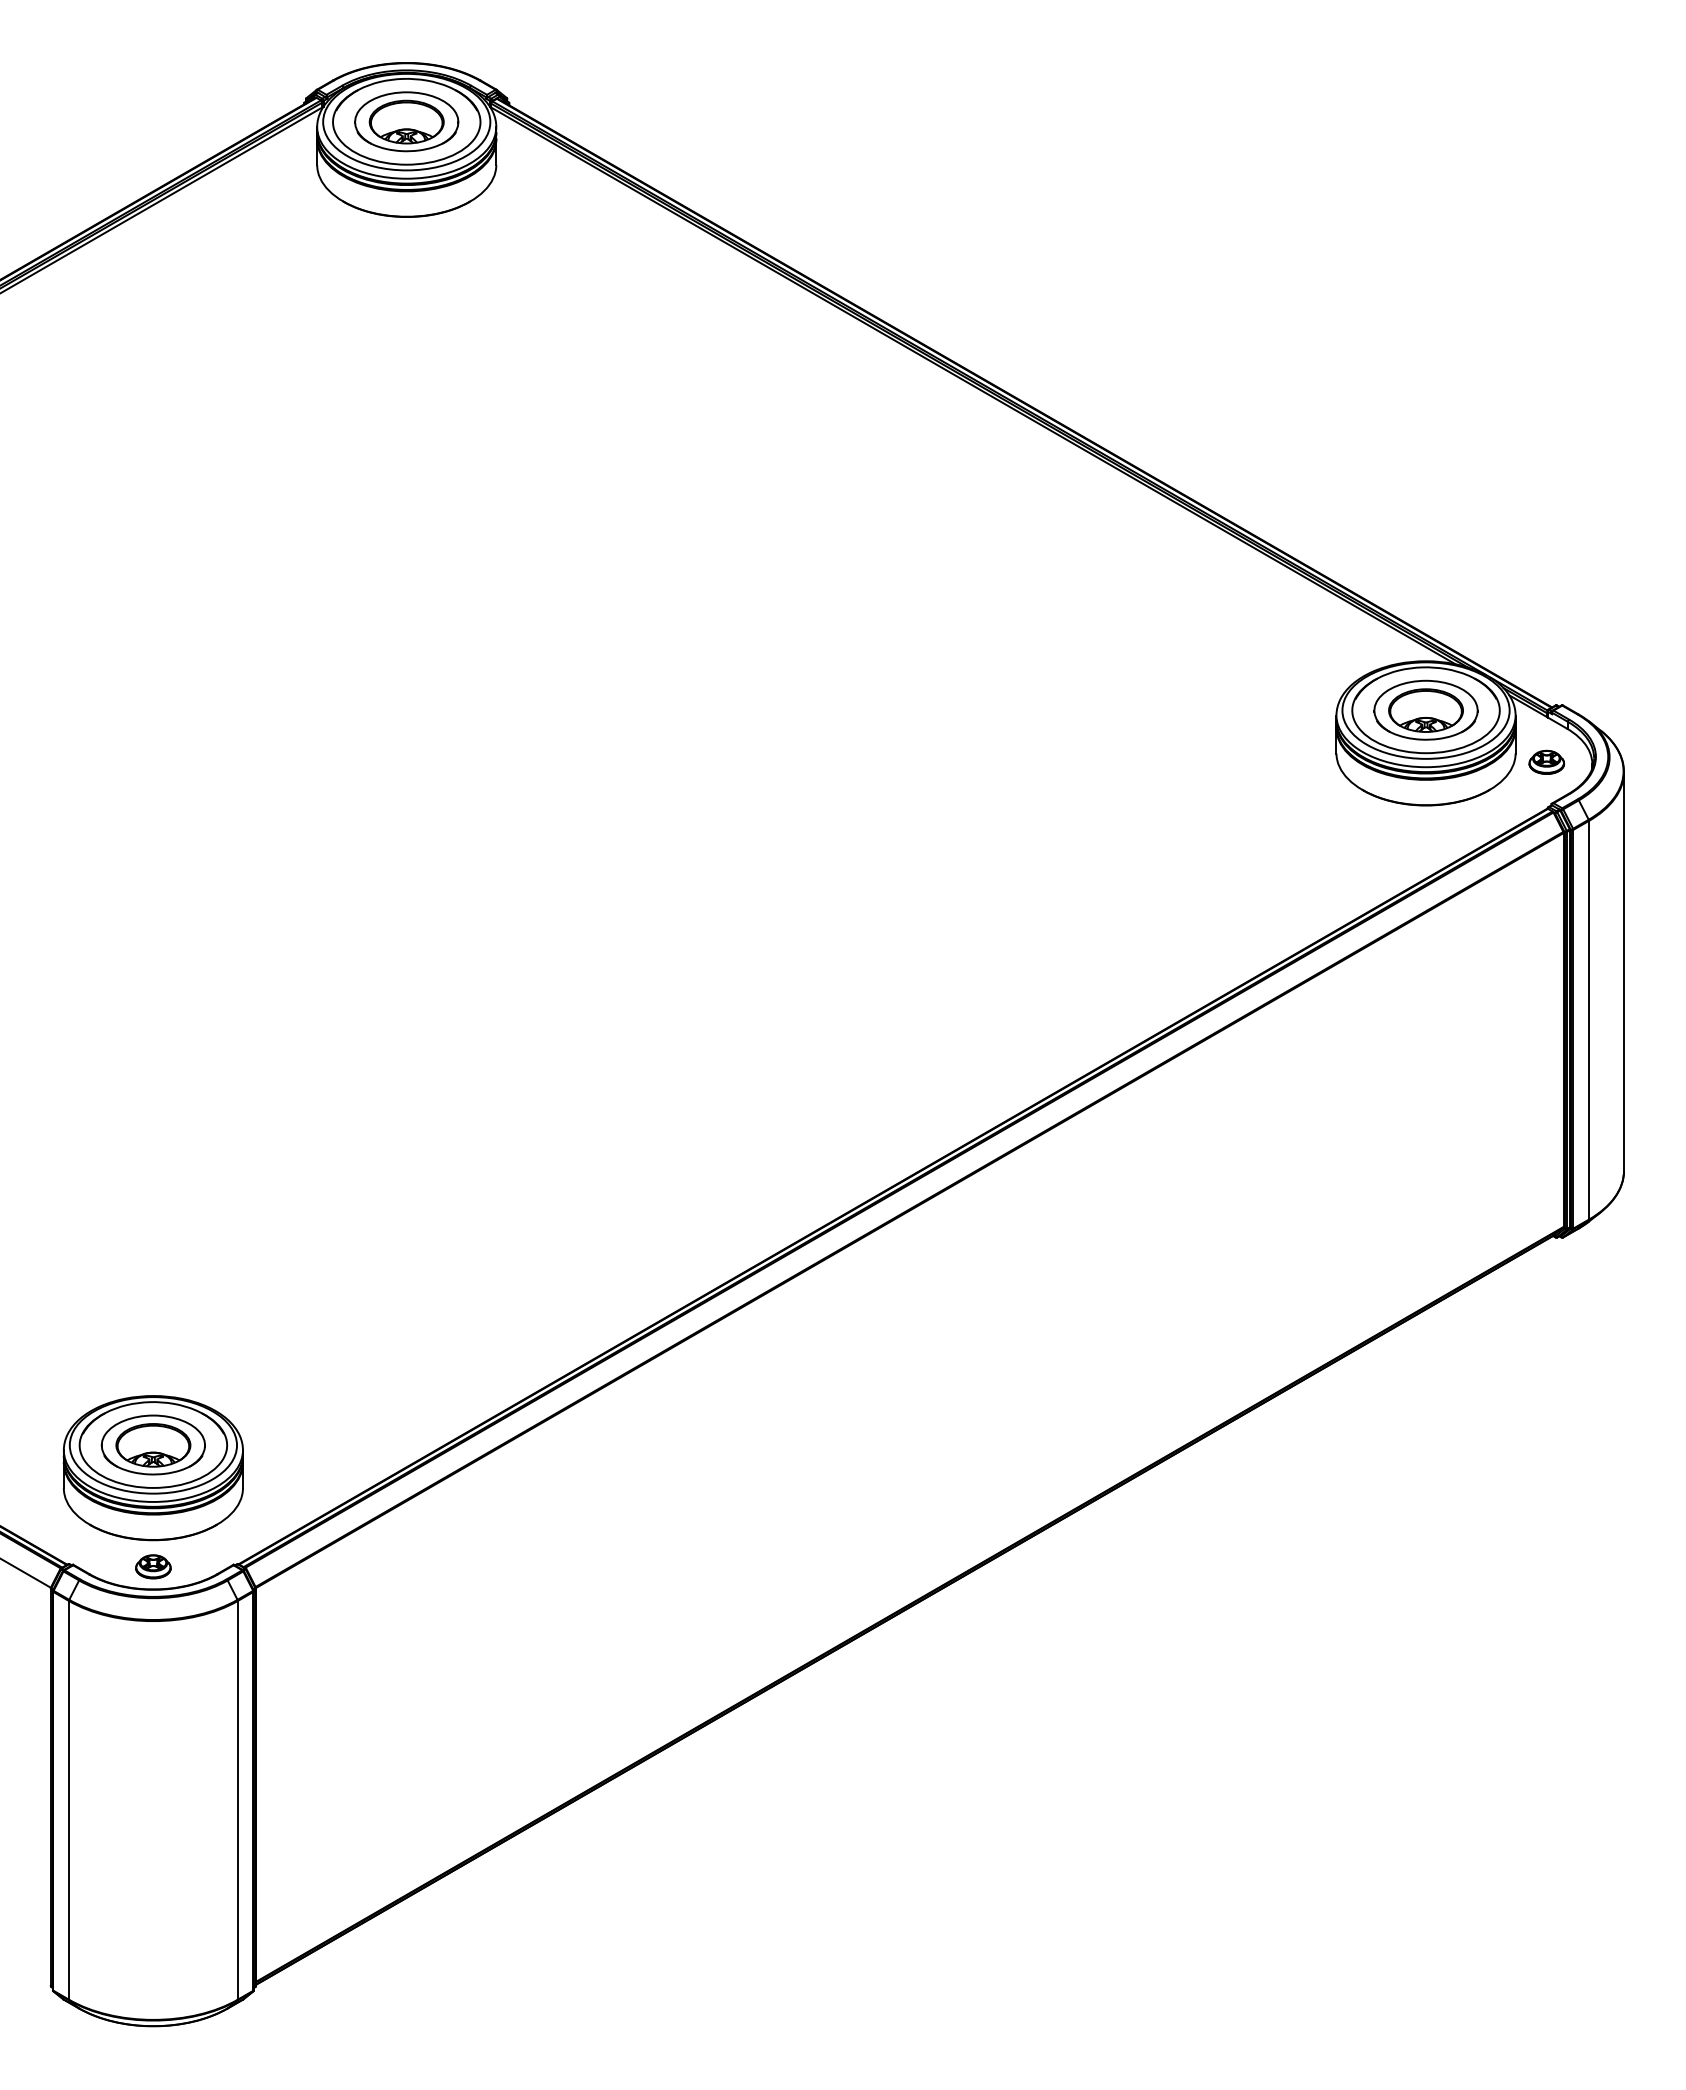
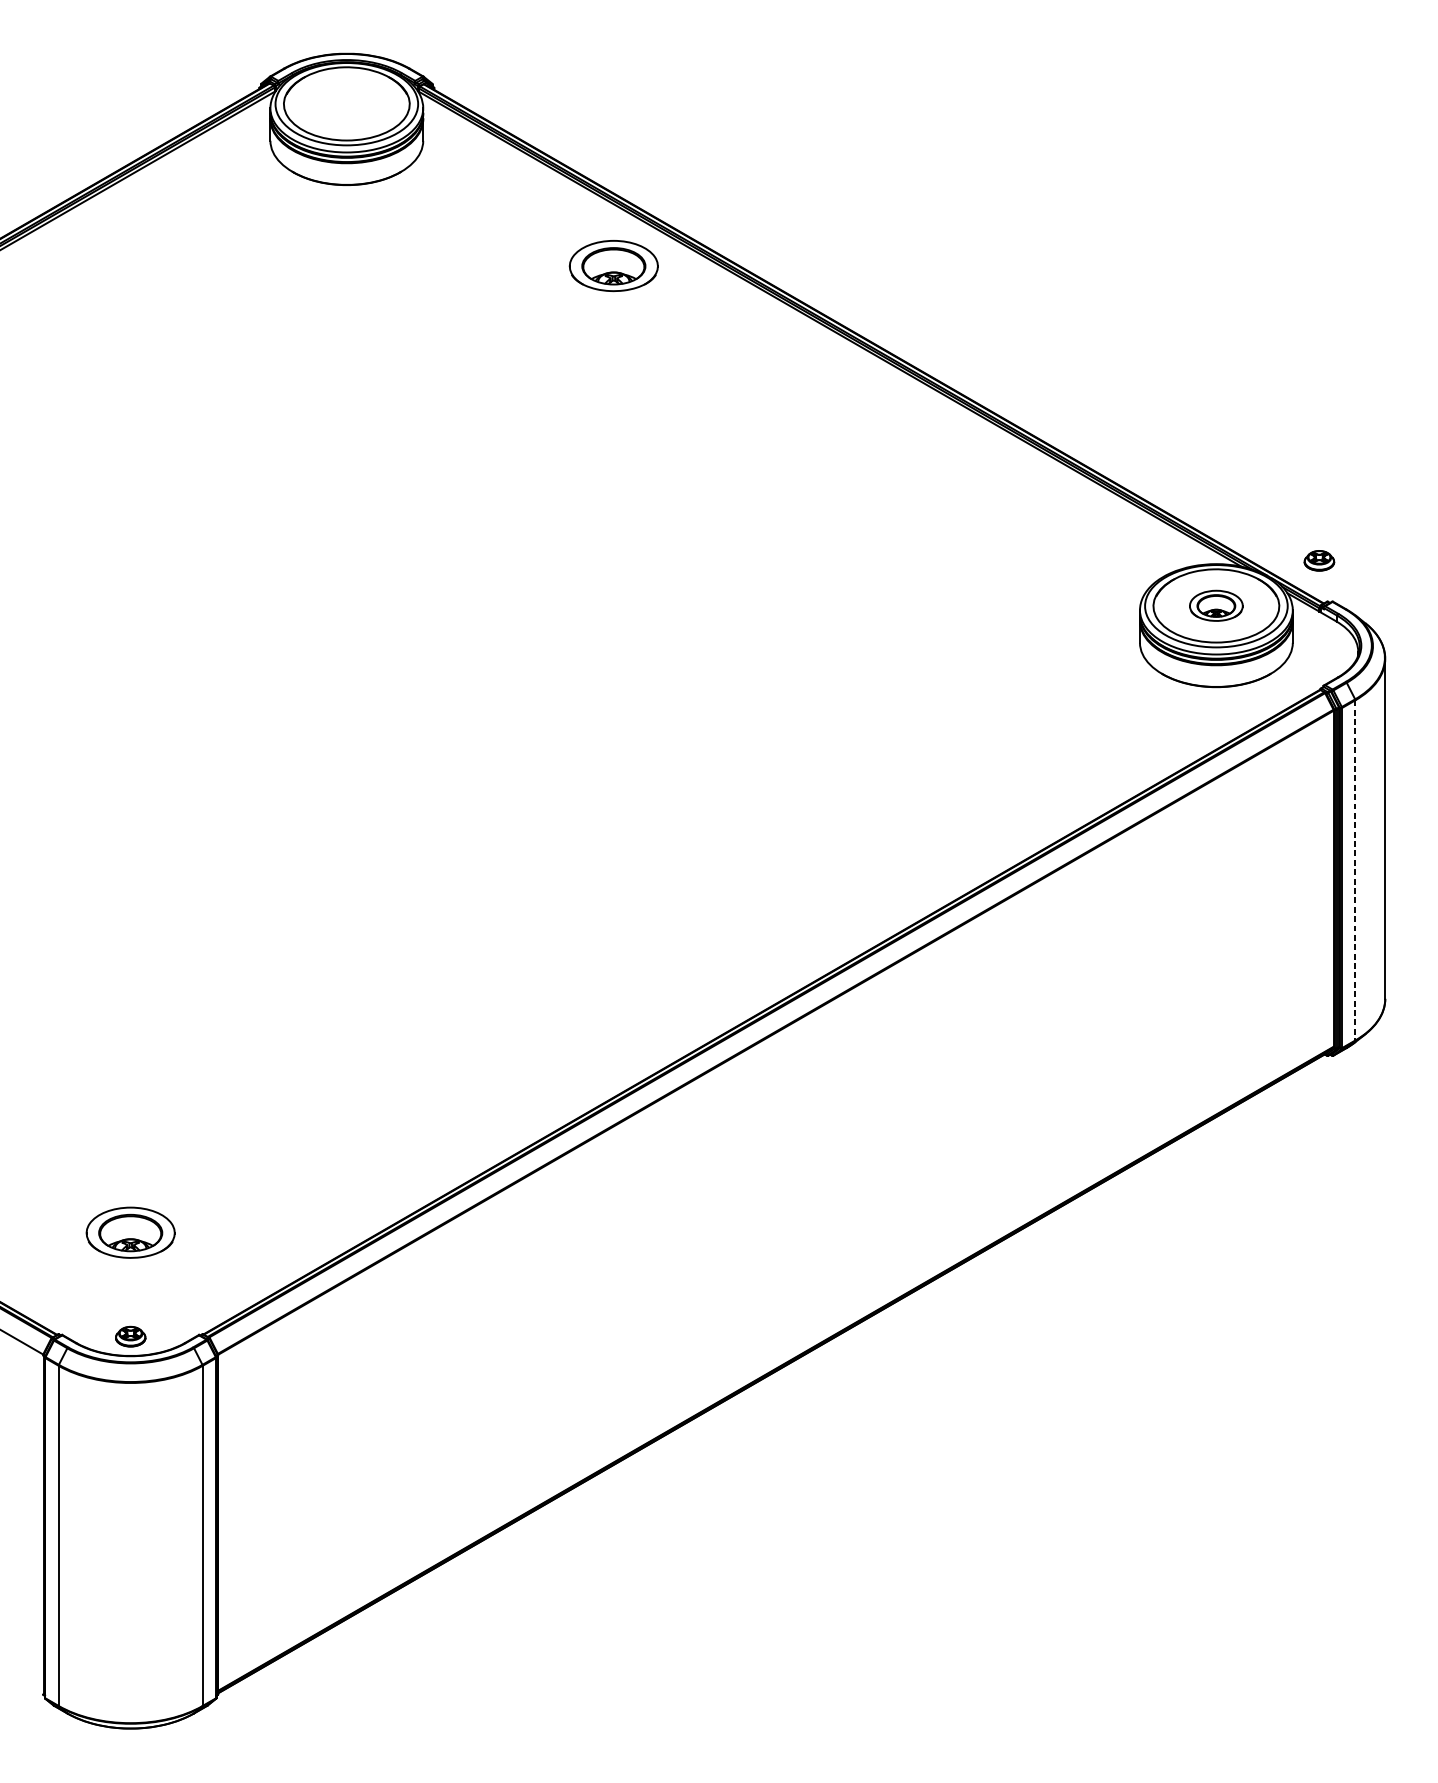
part: (406, 121) -> (613, 265), moved
part: (1425, 709) -> (1215, 605), size x0.6
part: (1546, 761) -> (1319, 560), moved
line: (1589, 1020) -> (1355, 870), solid -> dashed
part: (152, 1468) -> (129, 1252), removed

